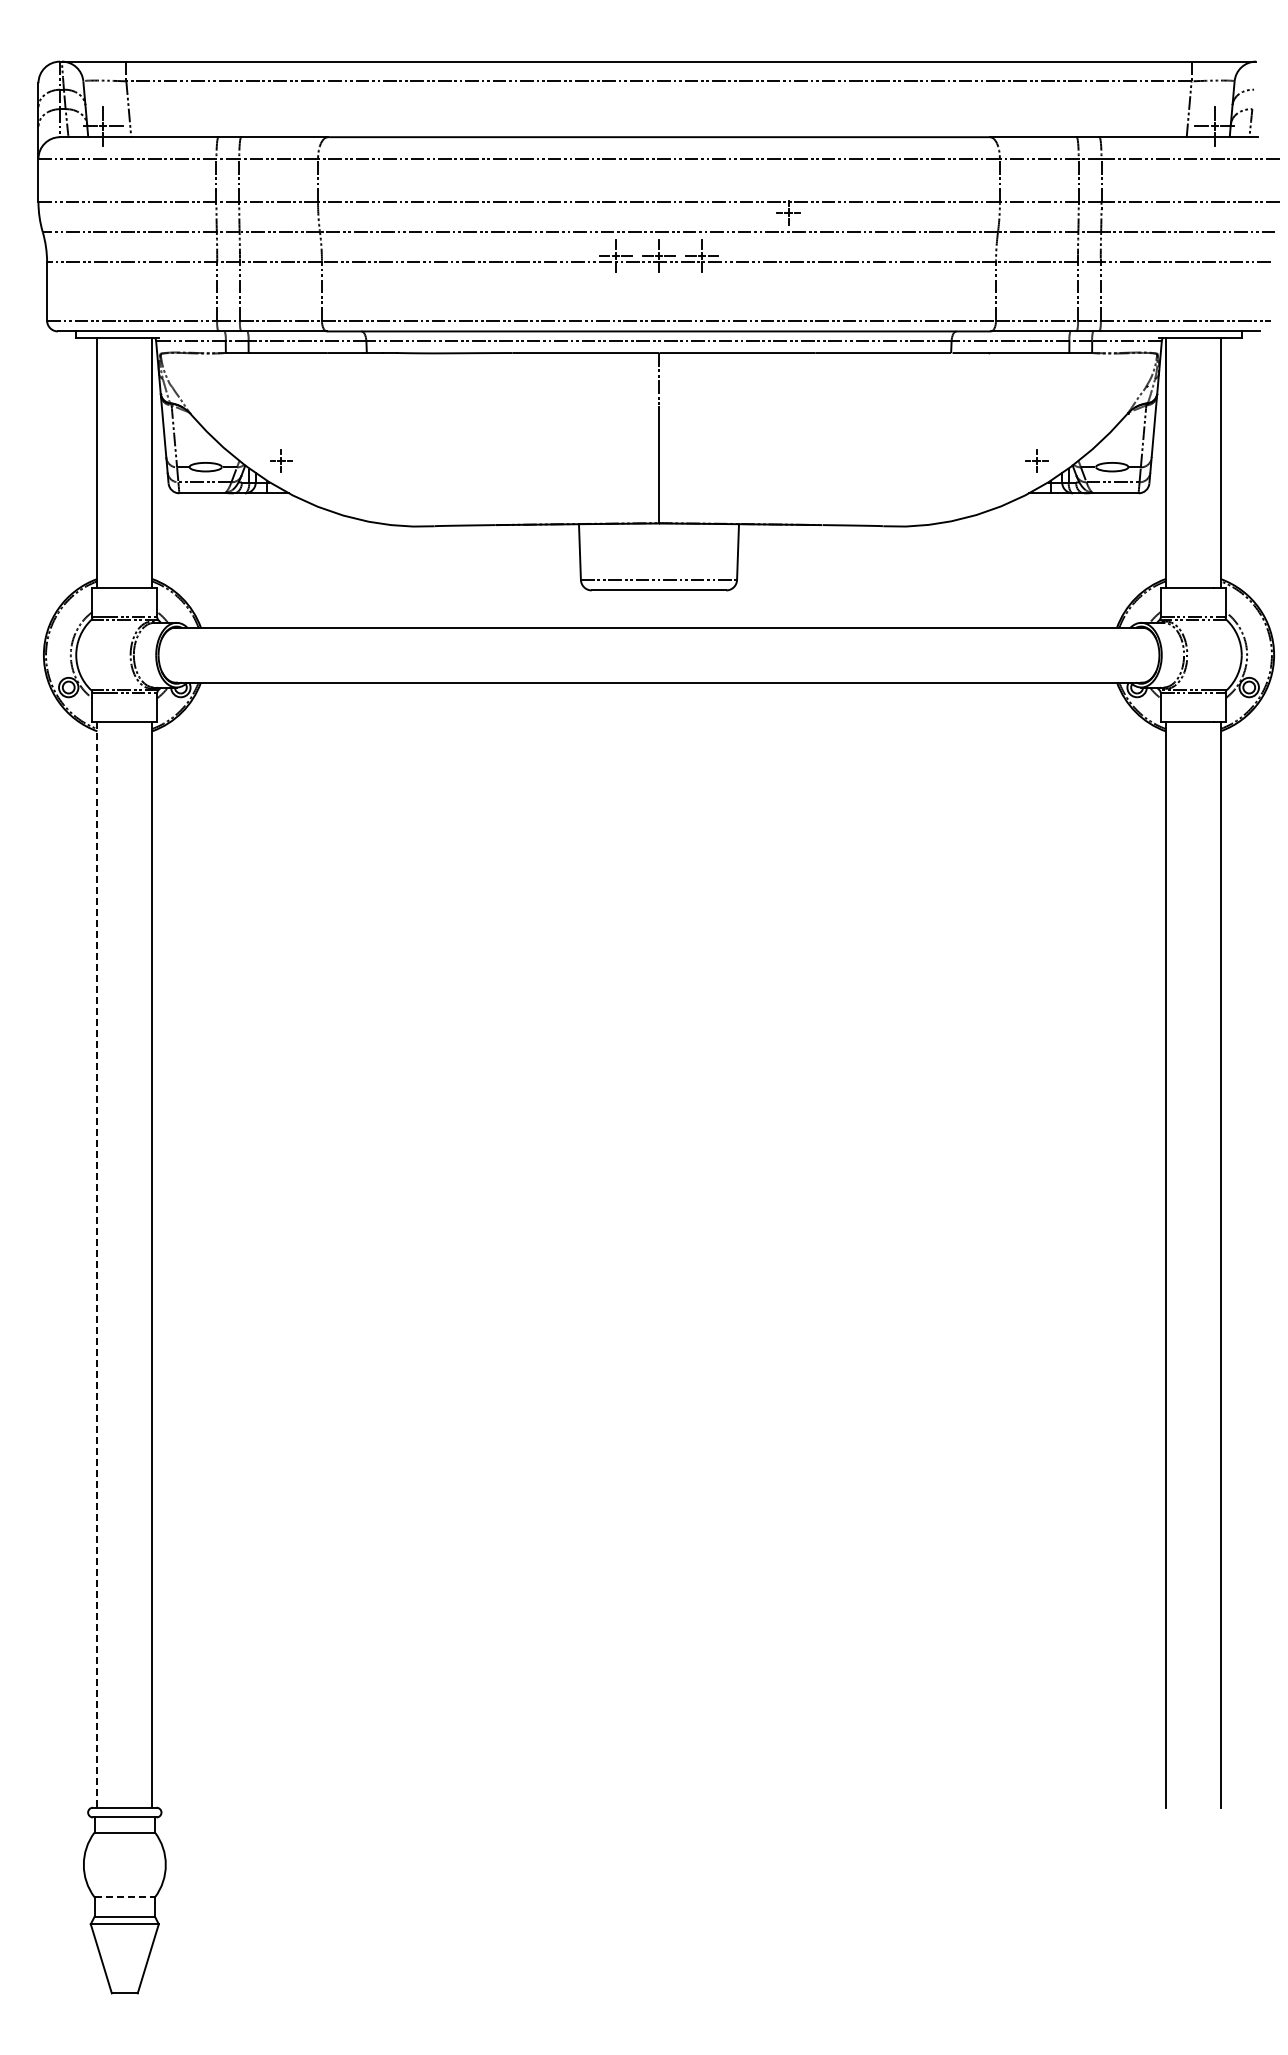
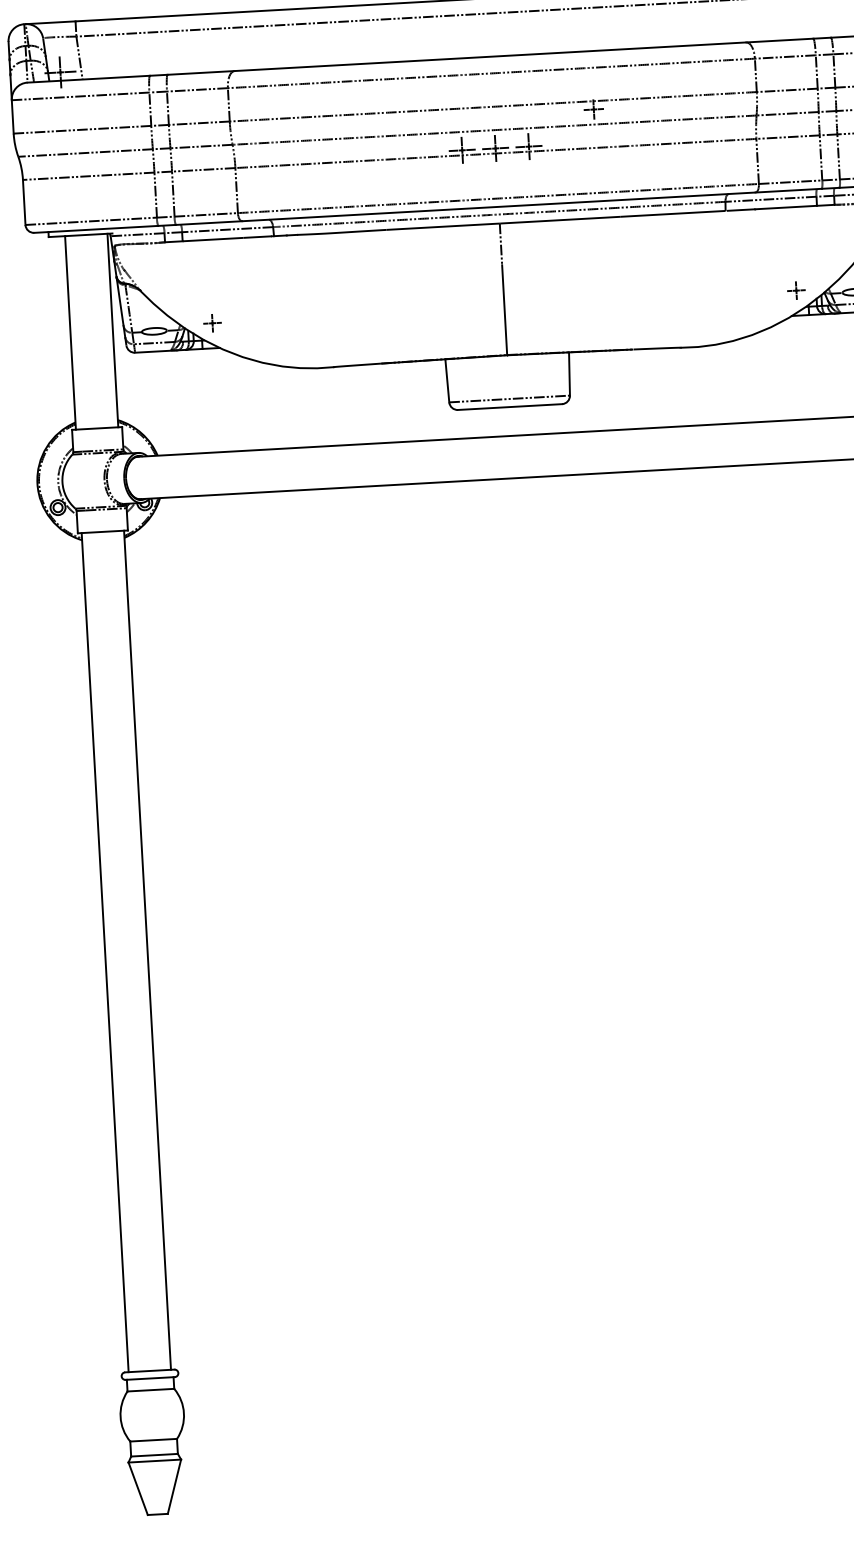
line: (97, 1264) -> (105, 952), dashed -> solid
line: (125, 1897) -> (154, 1440), dashed -> solid

